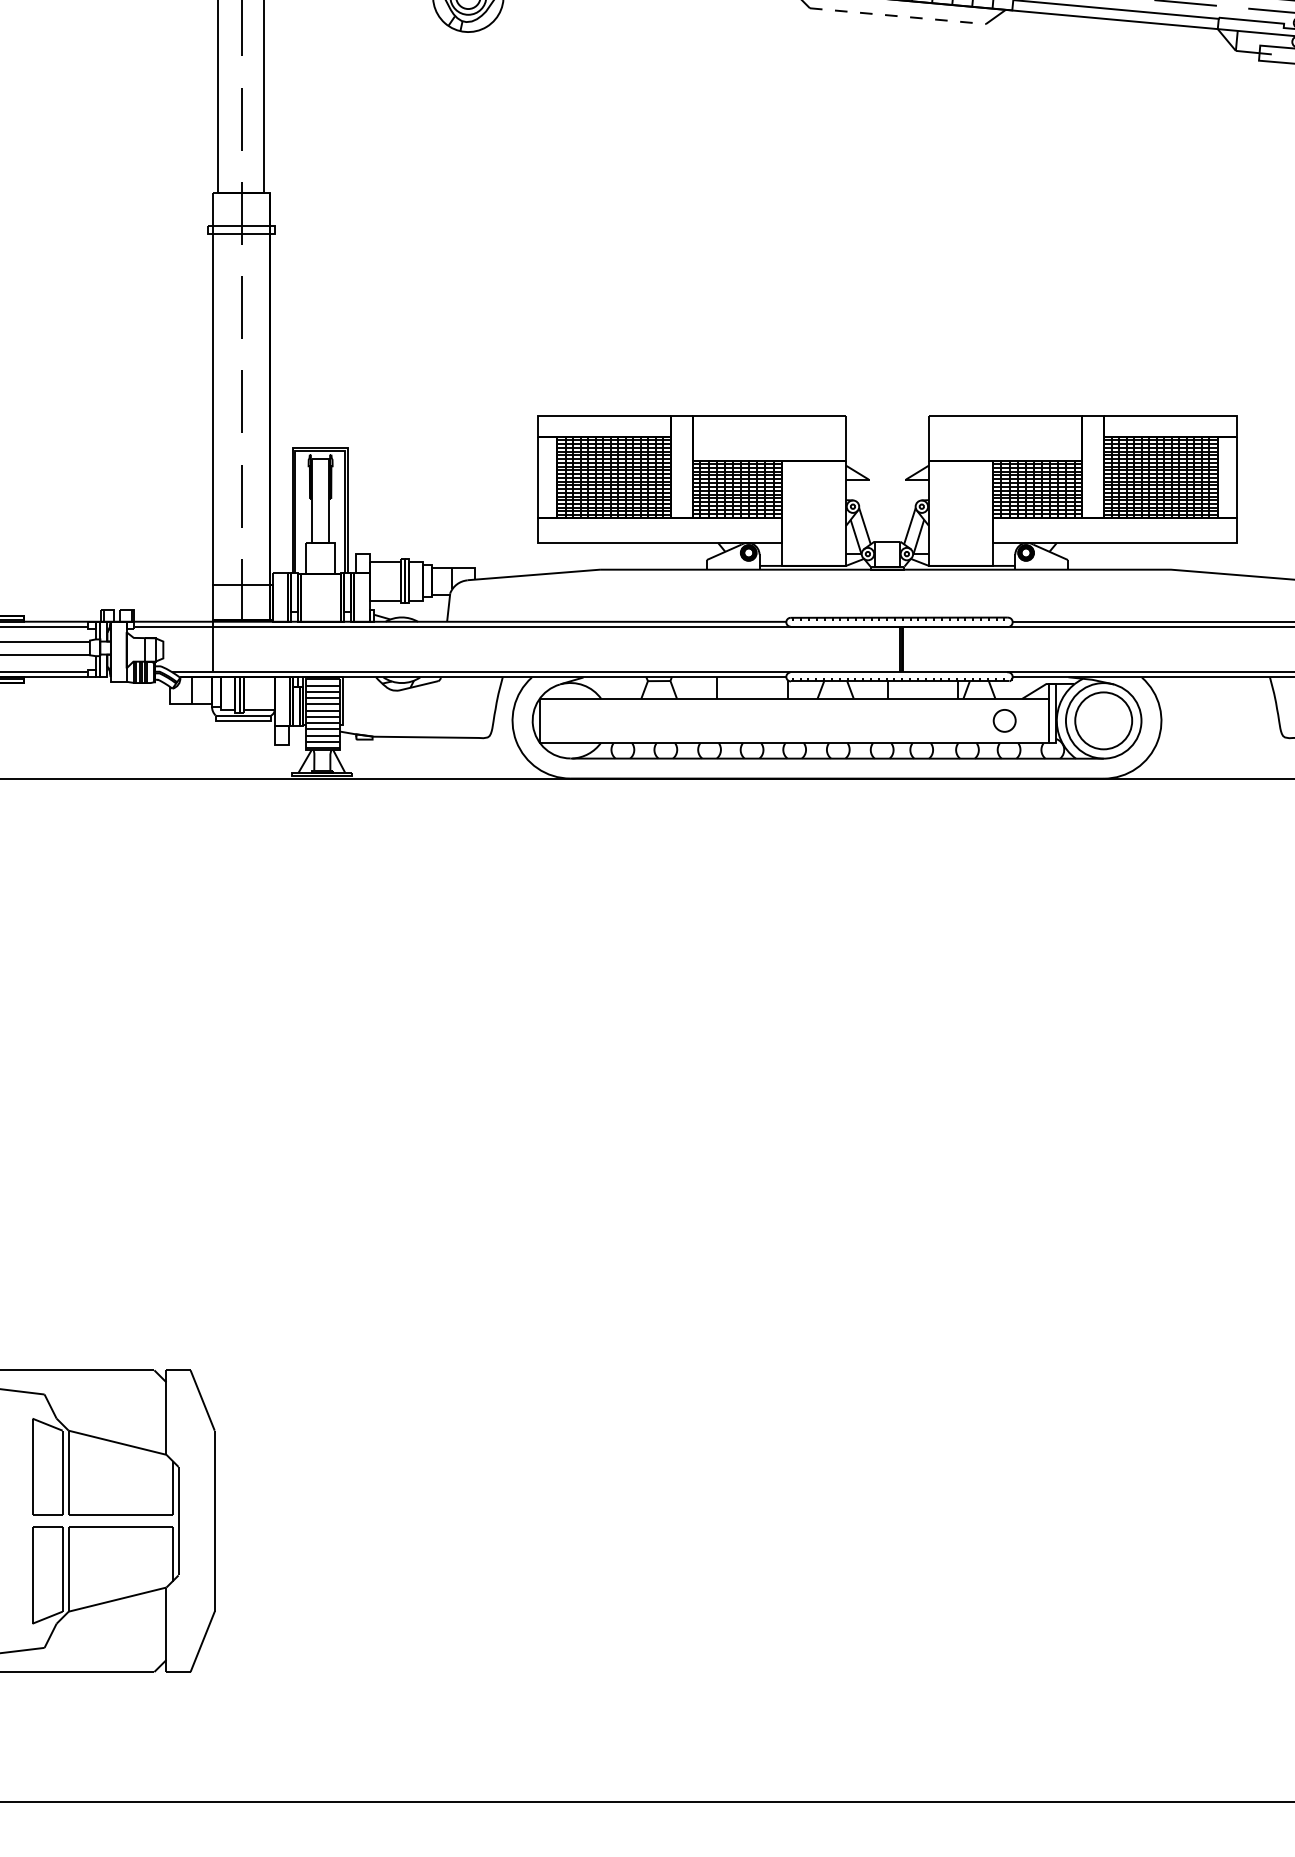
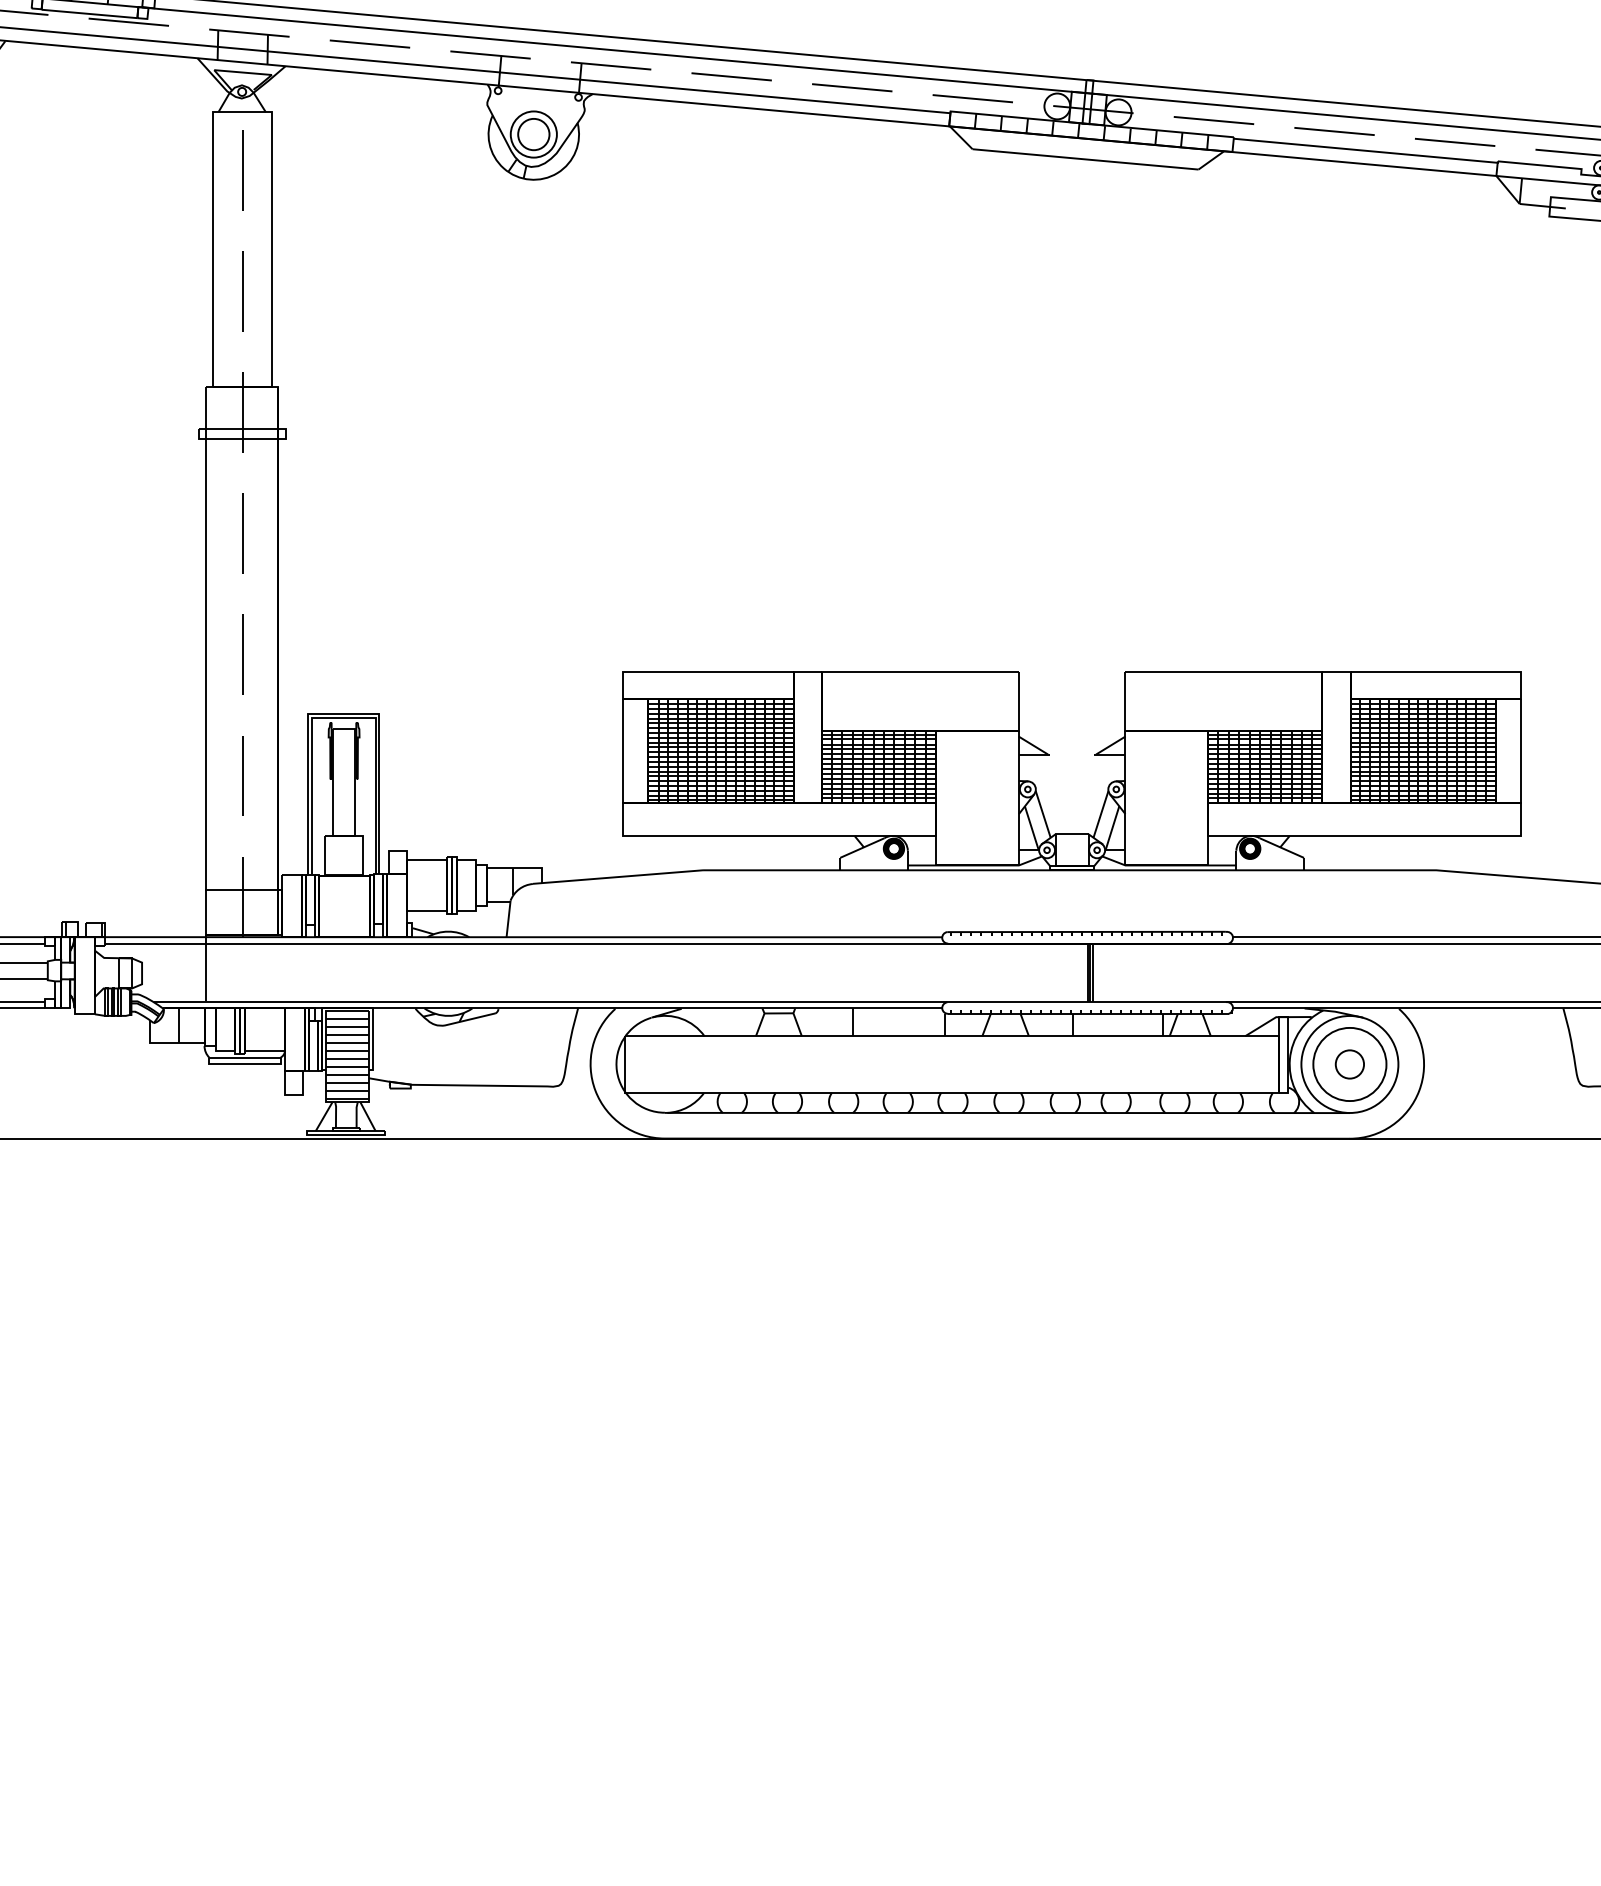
line: (898, 16) -> (1086, 159), dashed -> solid
part: (1004, 720) -> (1349, 1064), moved

